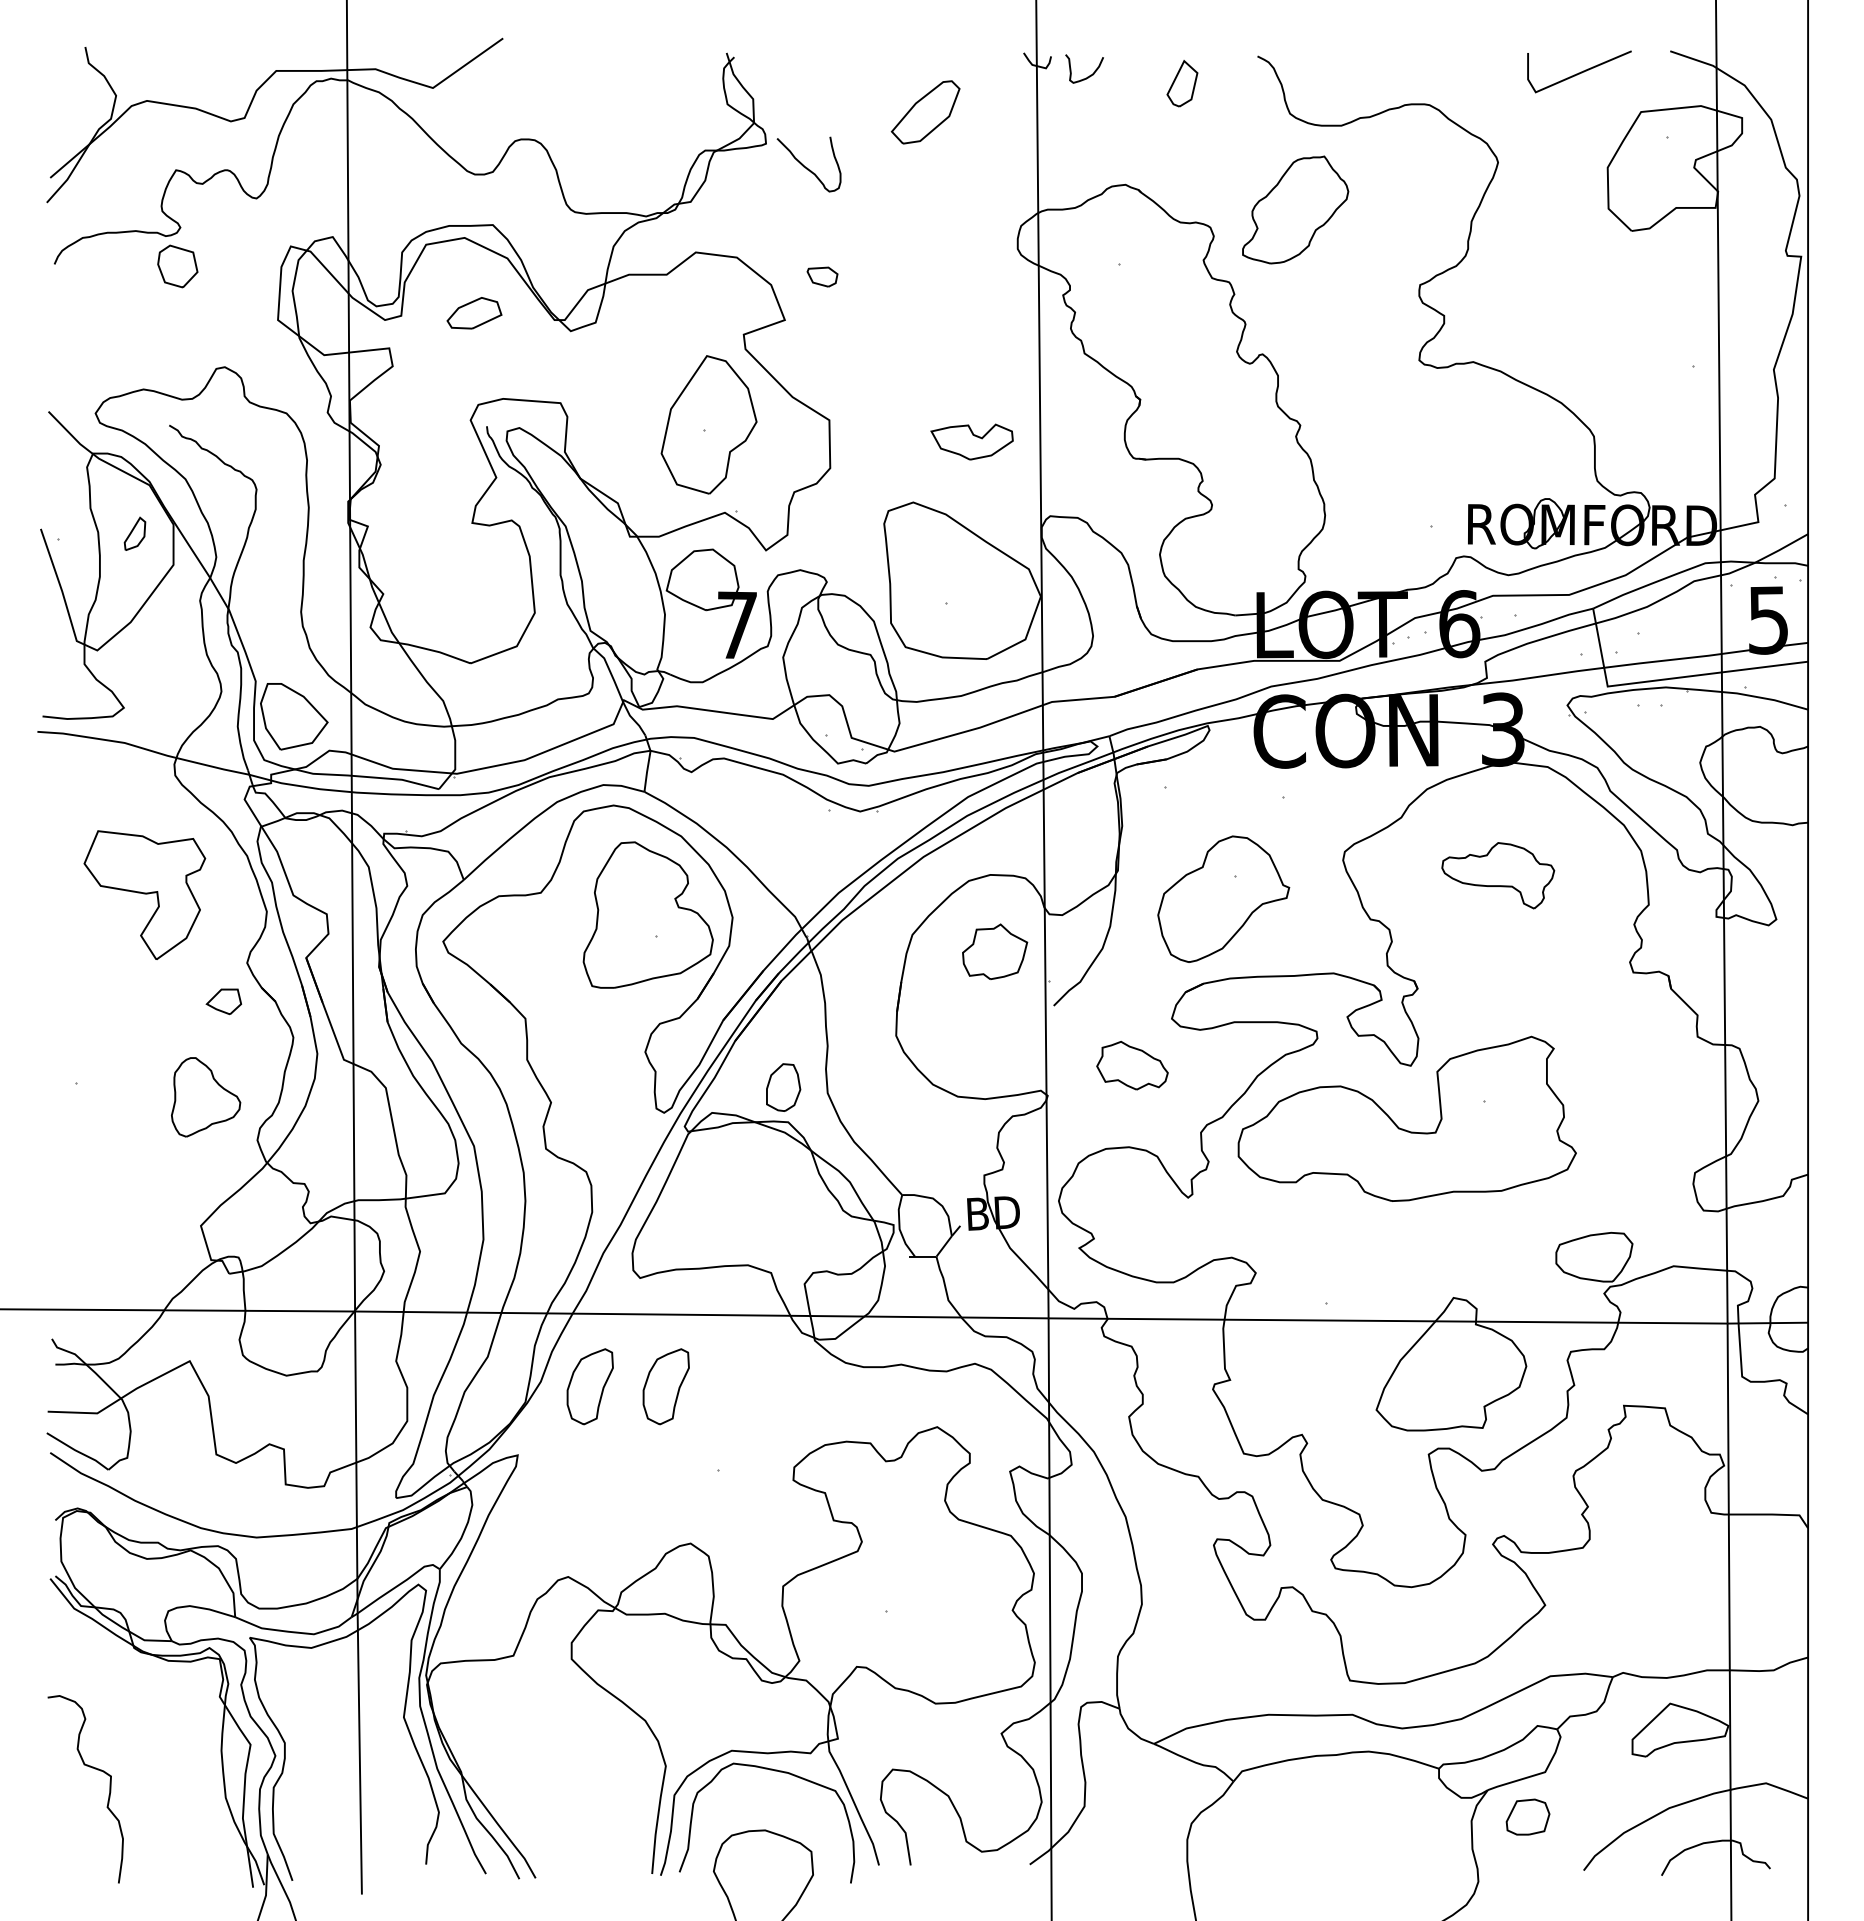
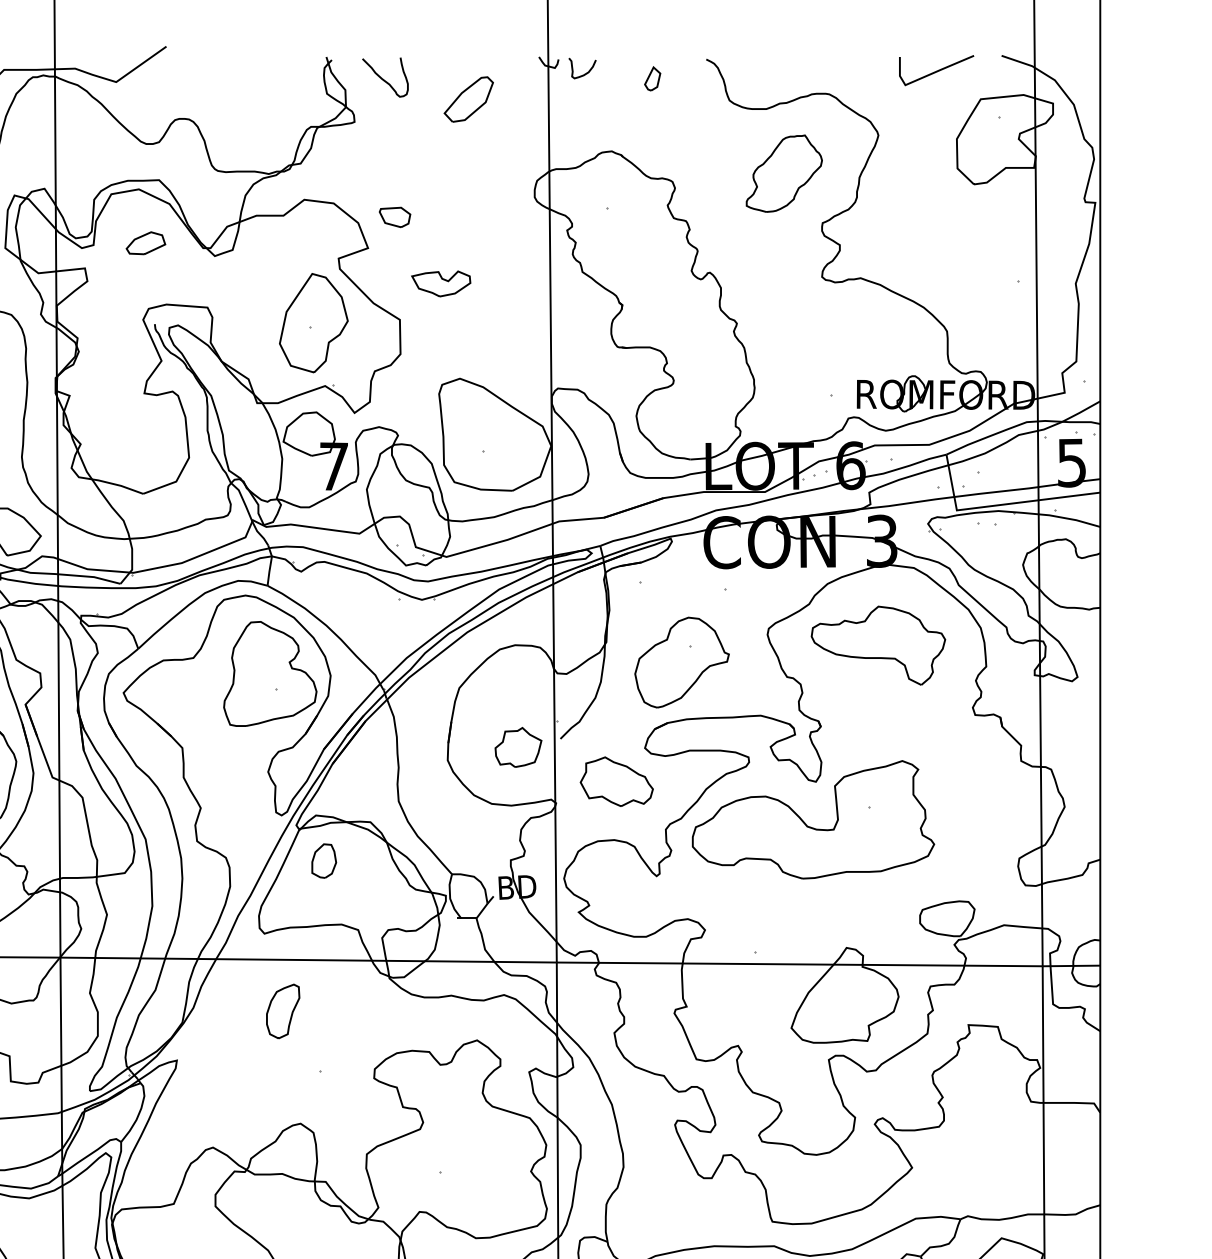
part: (1182, 83) -> (652, 78), size x0.71
curve: (807, 167) -> (384, 79), moved
part: (1295, 209) -> (784, 173), moved
part: (822, 276) -> (394, 216), size x1.43
part: (971, 441) -> (440, 283), moved
part: (1498, 875) -> (878, 645), size x1.67
part: (995, 951) -> (518, 747), moved
part: (1132, 1065) -> (616, 781), size x1.43
part: (783, 1087) -> (324, 861), moved
part: (589, 1386) -> (228, 1011), removed

